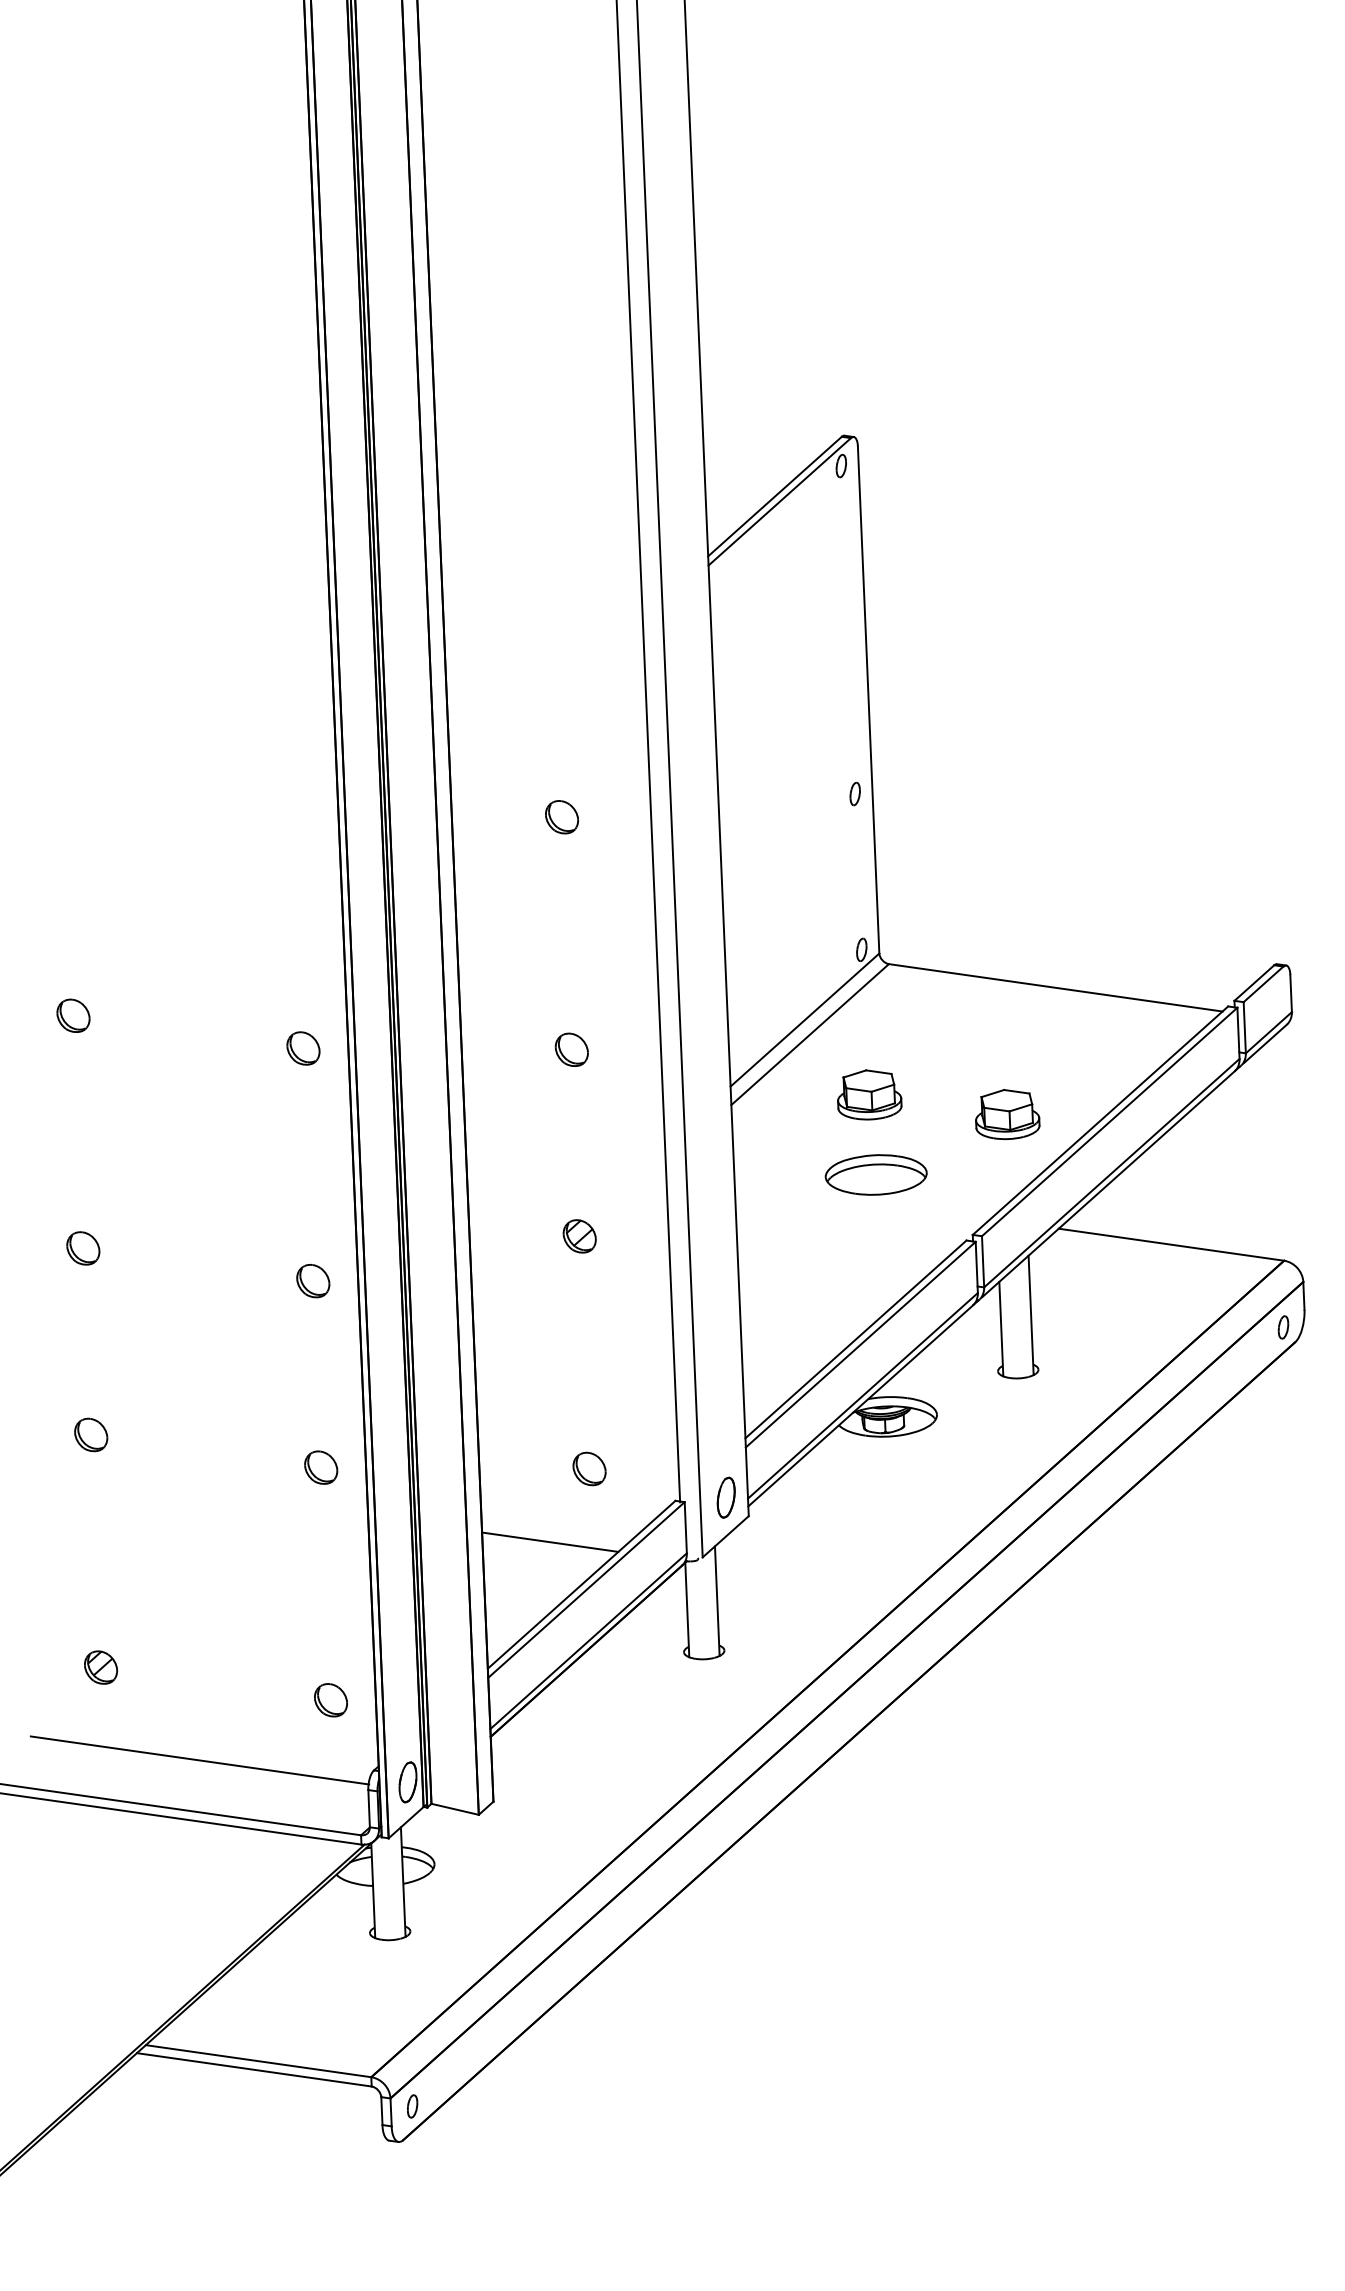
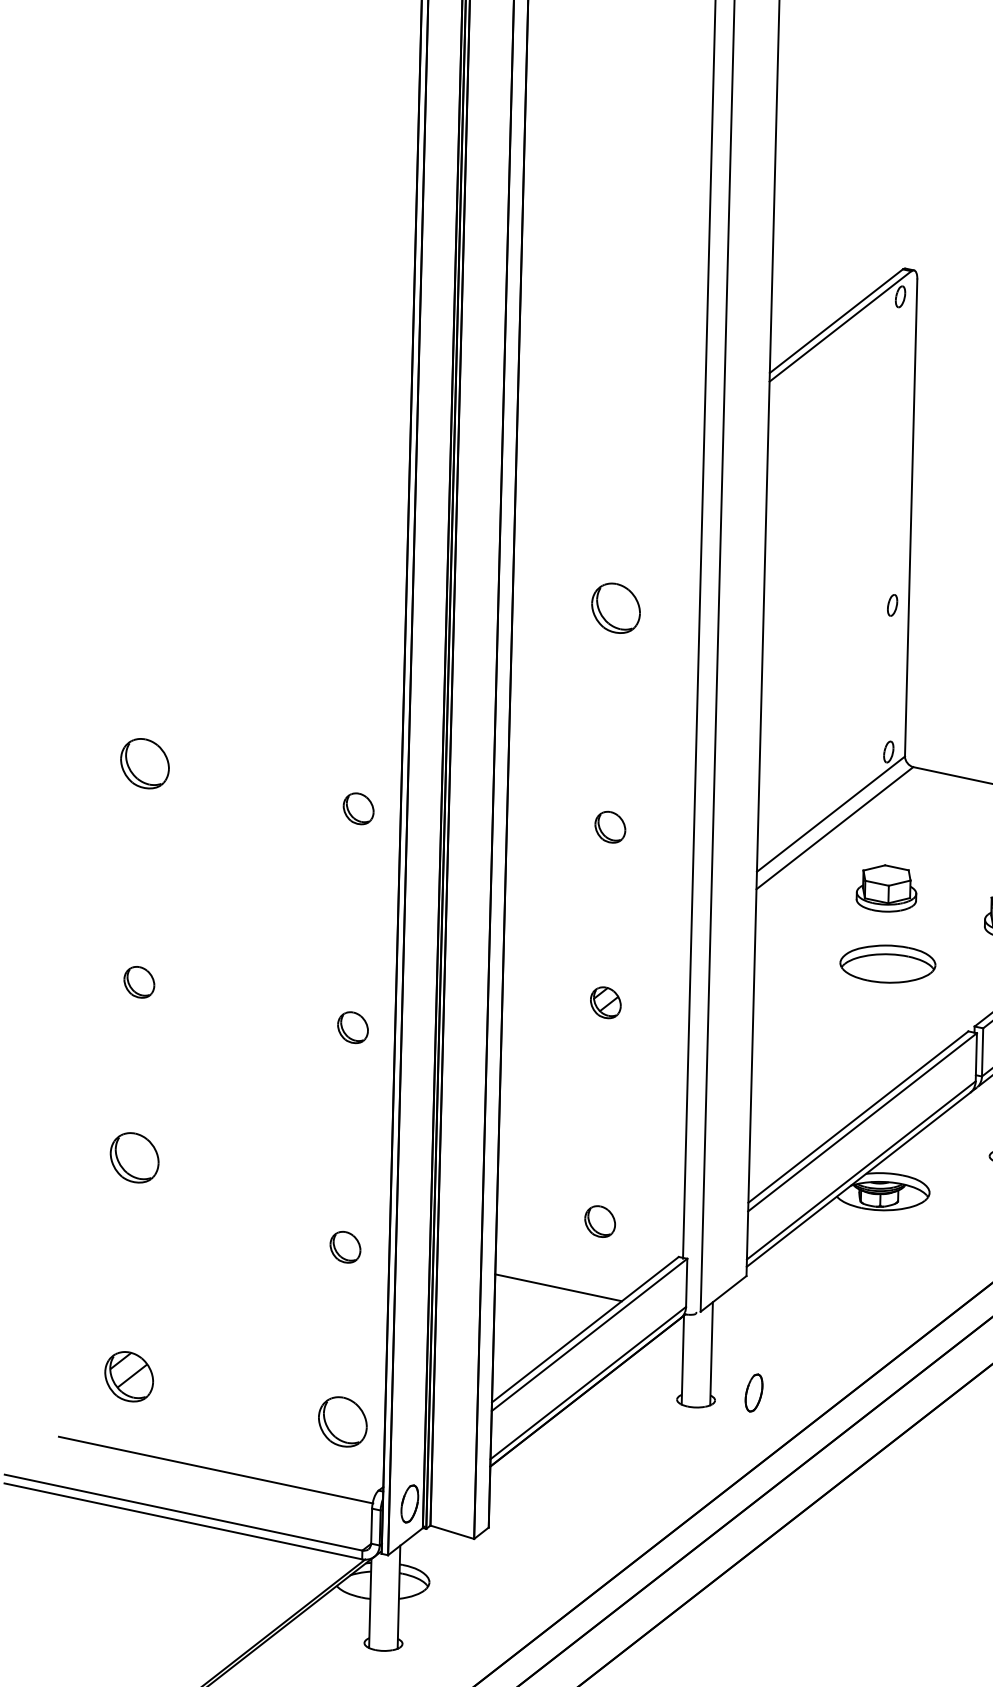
part: (561, 817) -> (615, 608), size x1.6
part: (73, 1015) -> (145, 763), size x1.6
part: (91, 1434) -> (135, 1157), size x1.6
part: (321, 1467) -> (345, 1247), moved
part: (725, 1497) -> (753, 1392), moved
part: (100, 1667) -> (128, 1376), size x1.6
part: (330, 1700) -> (342, 1422), size x1.6

